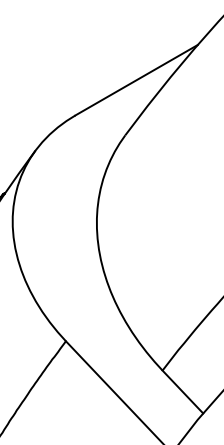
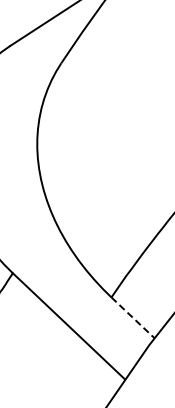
line: (182, 391) -> (132, 317), solid -> dashed

